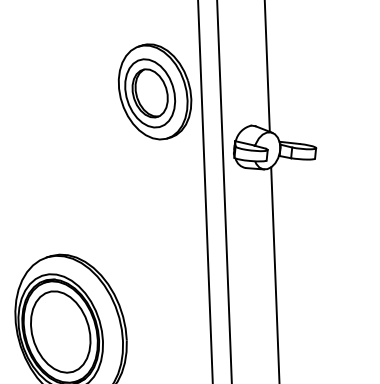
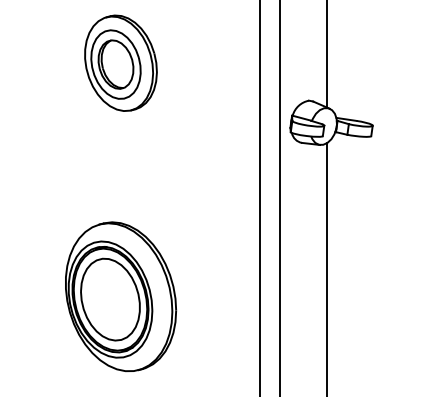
part: (154, 91) -> (120, 62), moved

